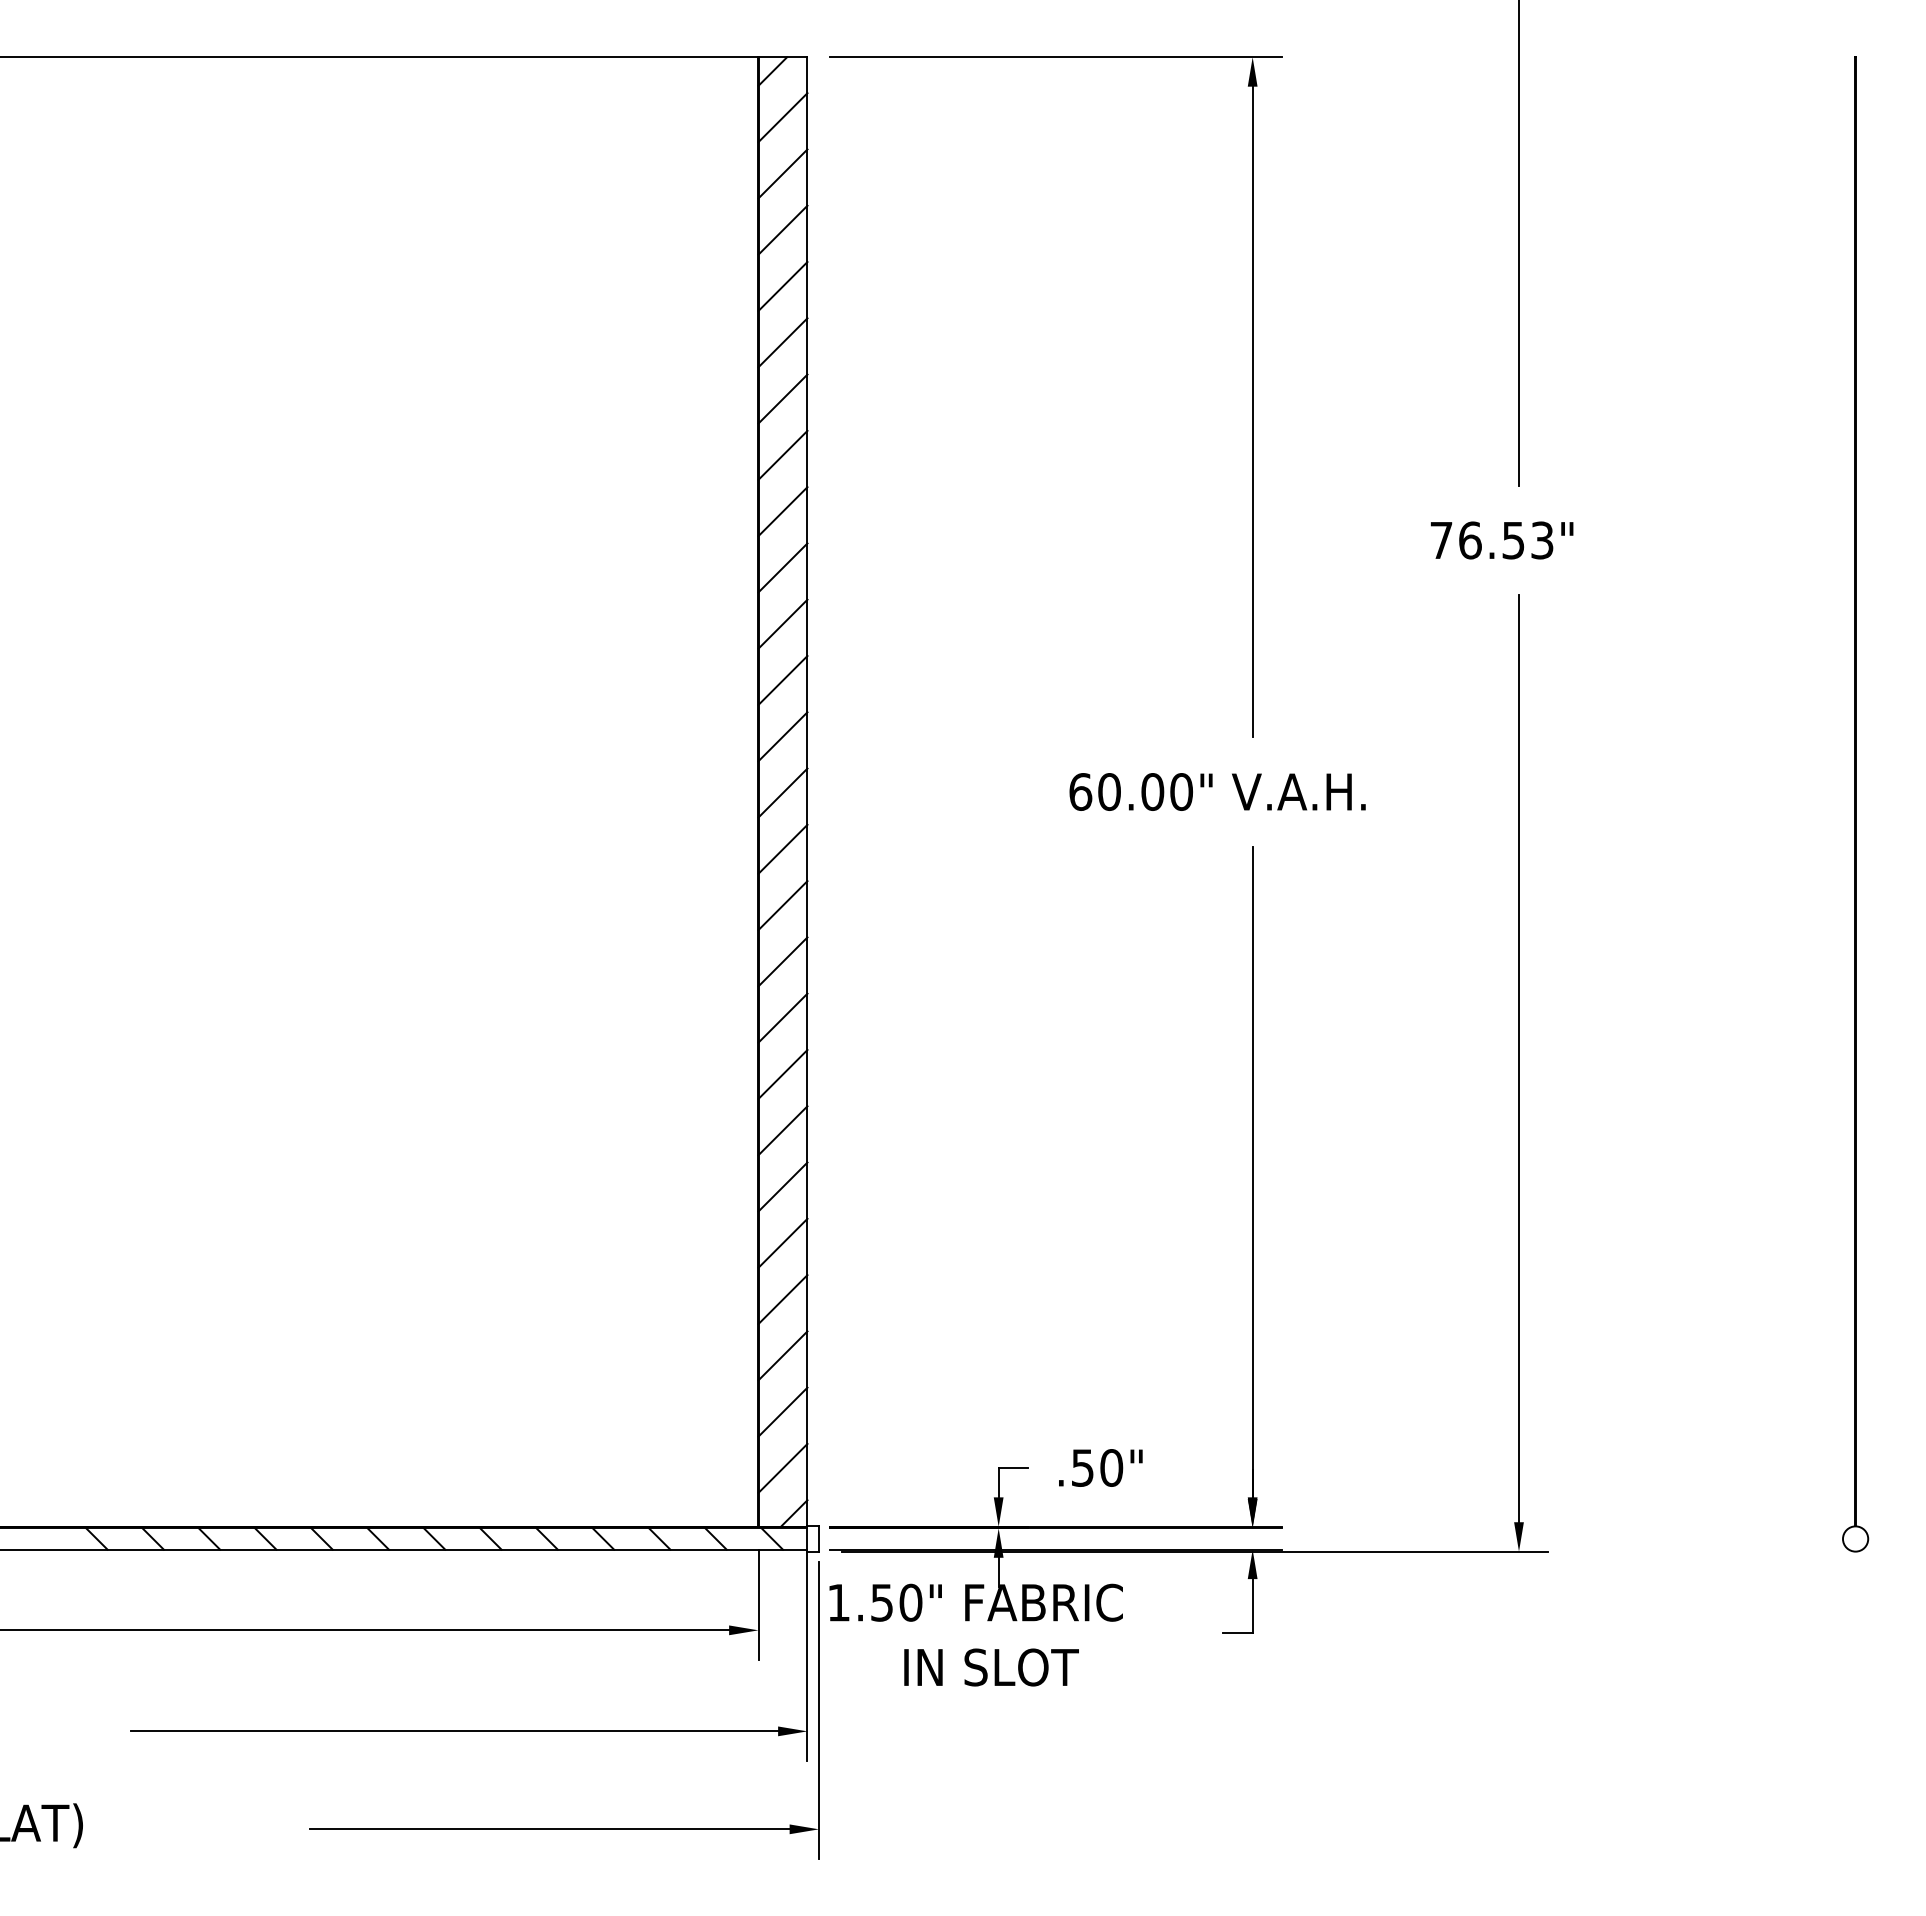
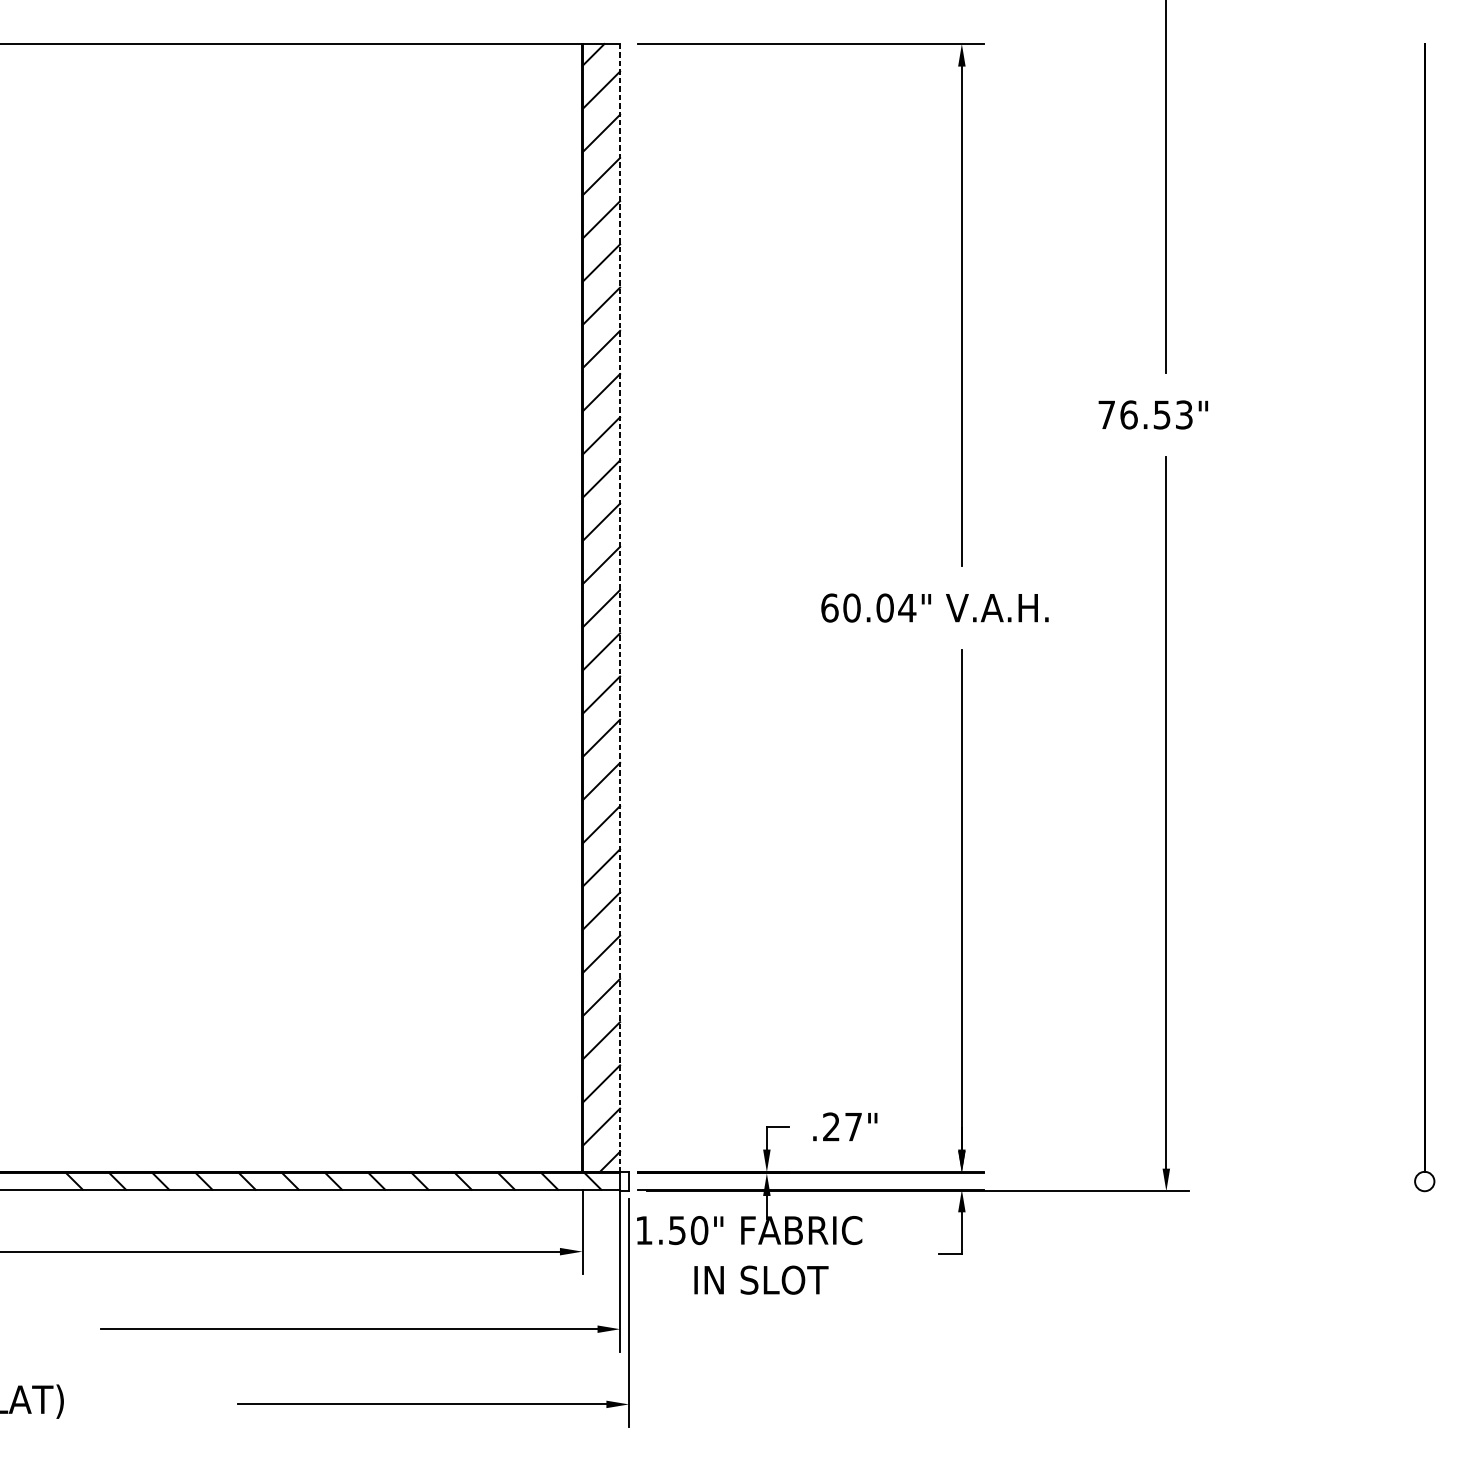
line: (807, 791) -> (620, 607), solid -> dashed
text: (1181, 791) -> (907, 607), 60.00" -> 60.04"
text: (1097, 1467) -> (842, 1126), .50" -> .27"

